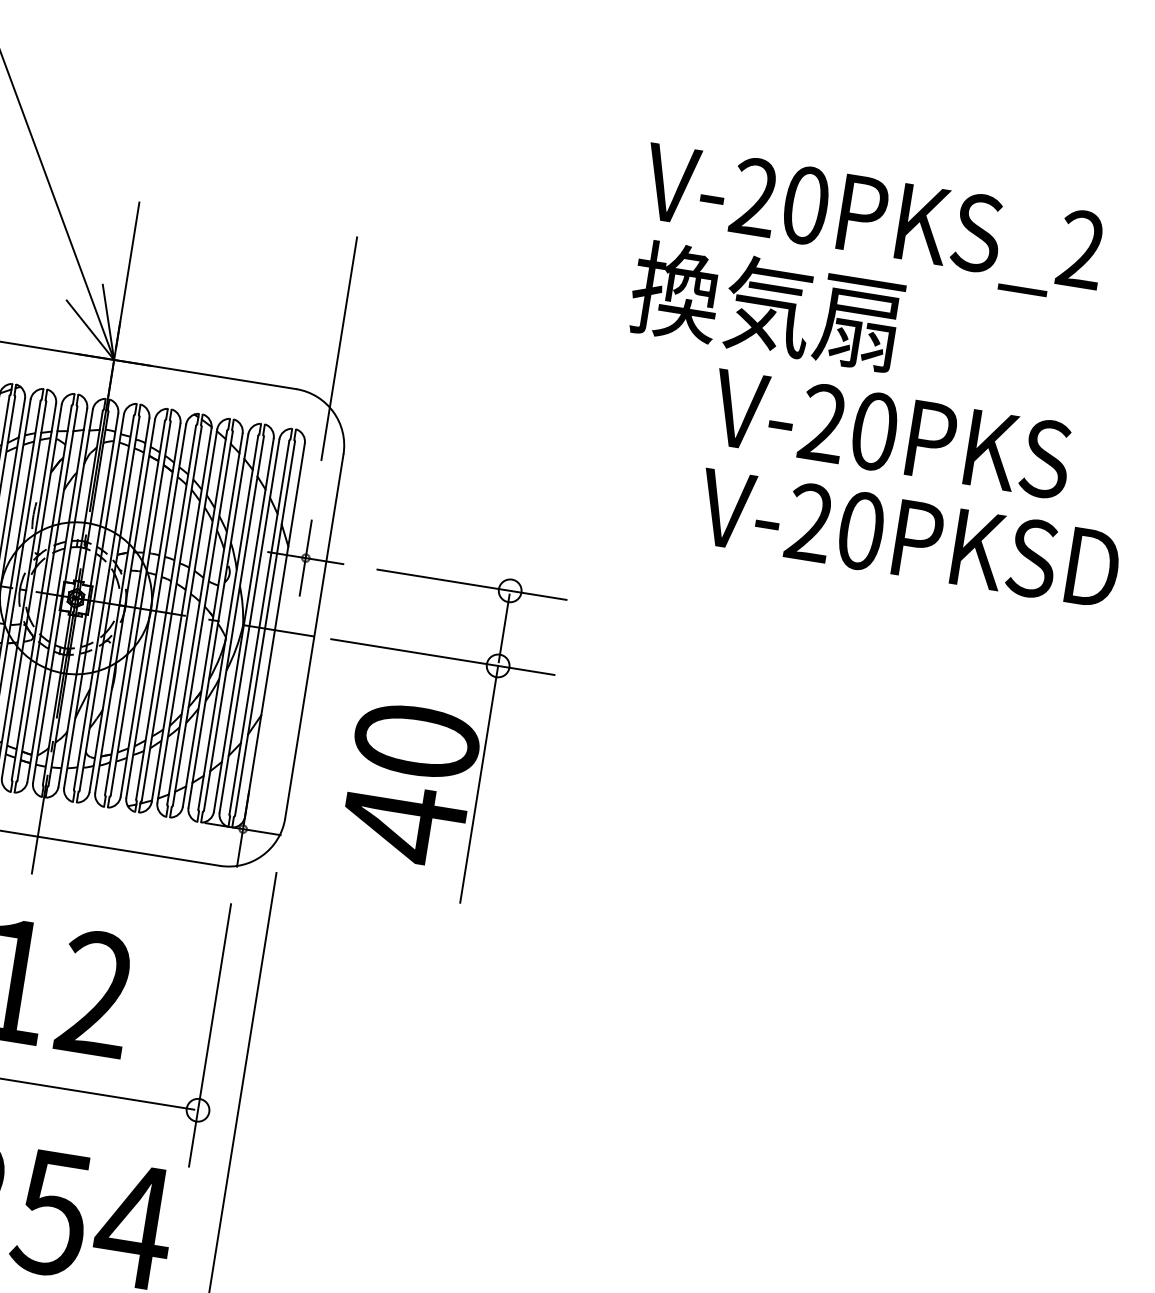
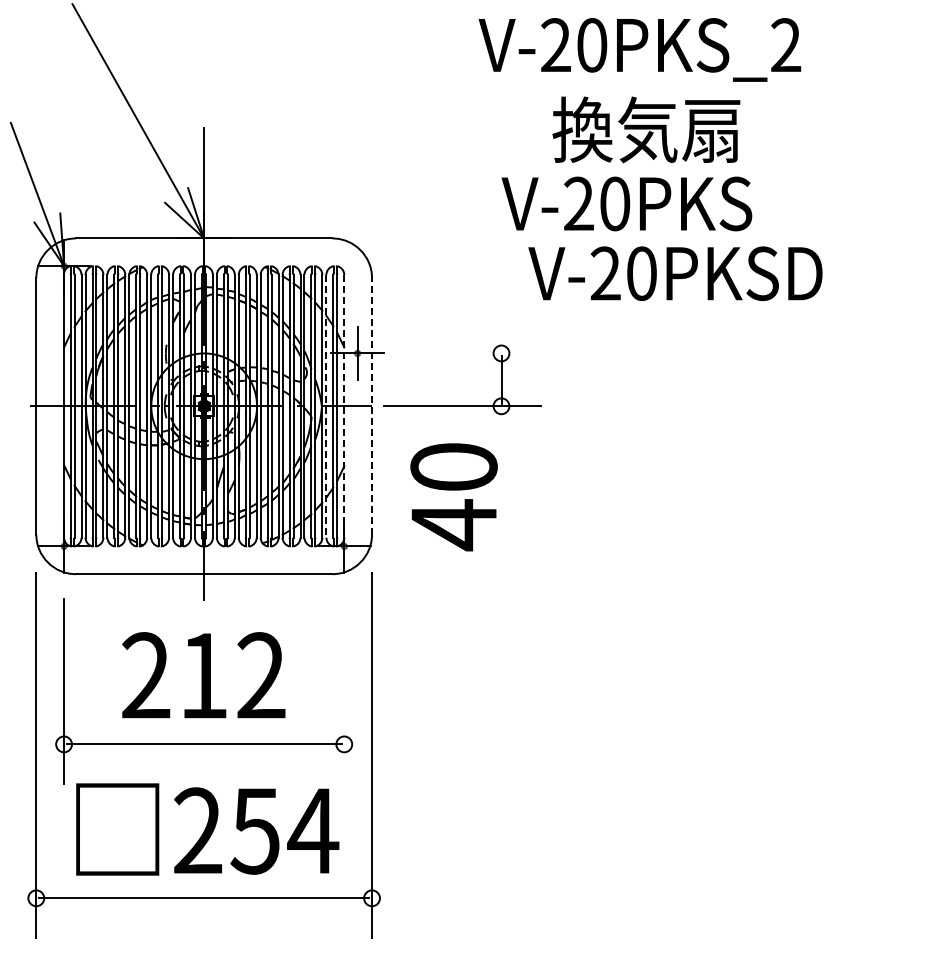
text: (872, 222) -> (639, 49), moved
line: (339, 348) -> (357, 205), removed
text: (890, 433) -> (626, 203), moved
text: (908, 538) -> (675, 273), moved
line: (471, 584) -> (474, 353), removed
line: (249, 626) -> (326, 406), solid -> dashed
line: (275, 630) -> (344, 406), solid -> dashed
line: (315, 635) -> (372, 405), solid -> dashed
line: (479, 784) -> (501, 489), removed
line: (210, 1035) -> (344, 691), removed

